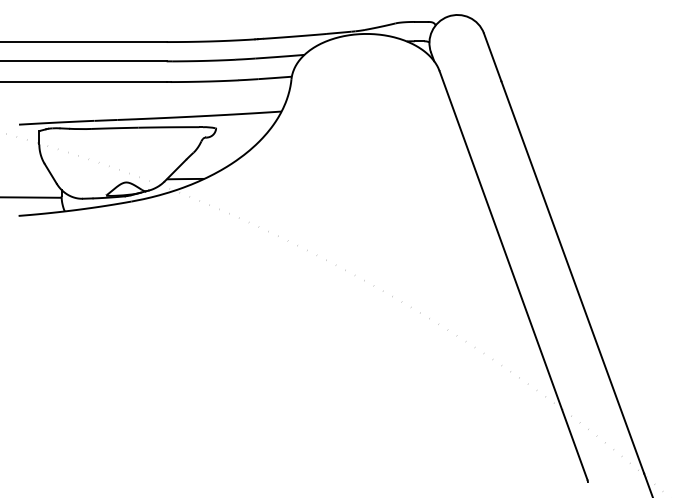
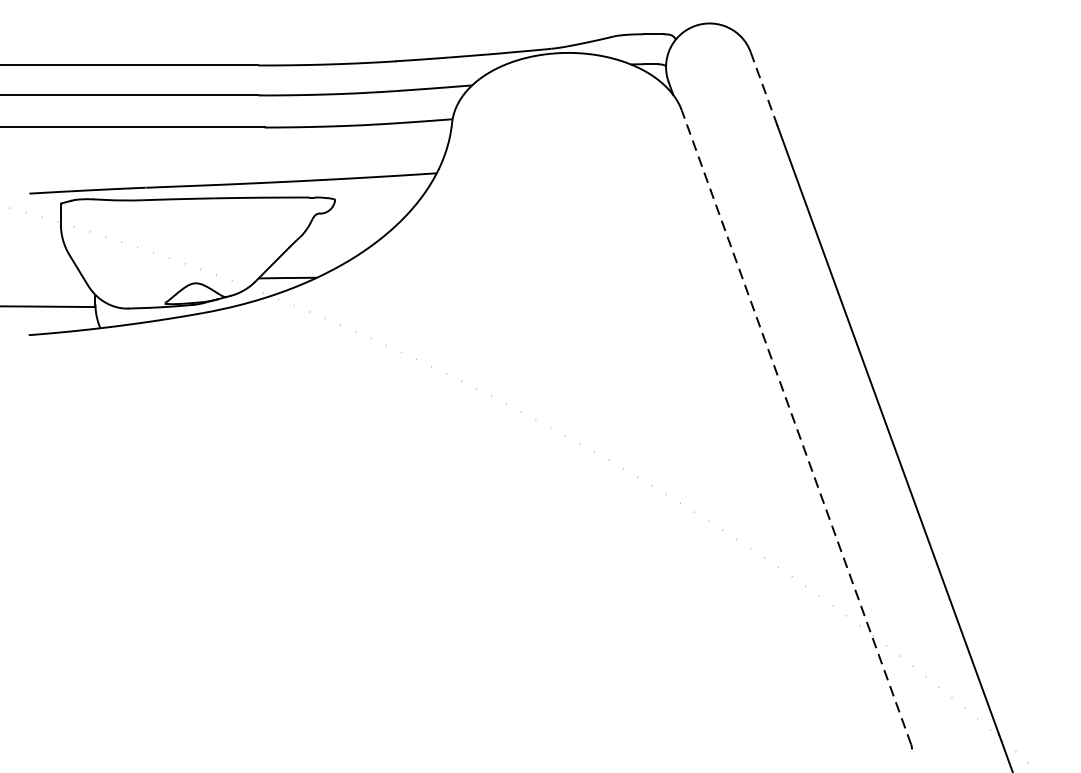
line: (492, 56) -> (763, 87), solid -> dashed
line: (513, 275) -> (796, 427), solid -> dashed

